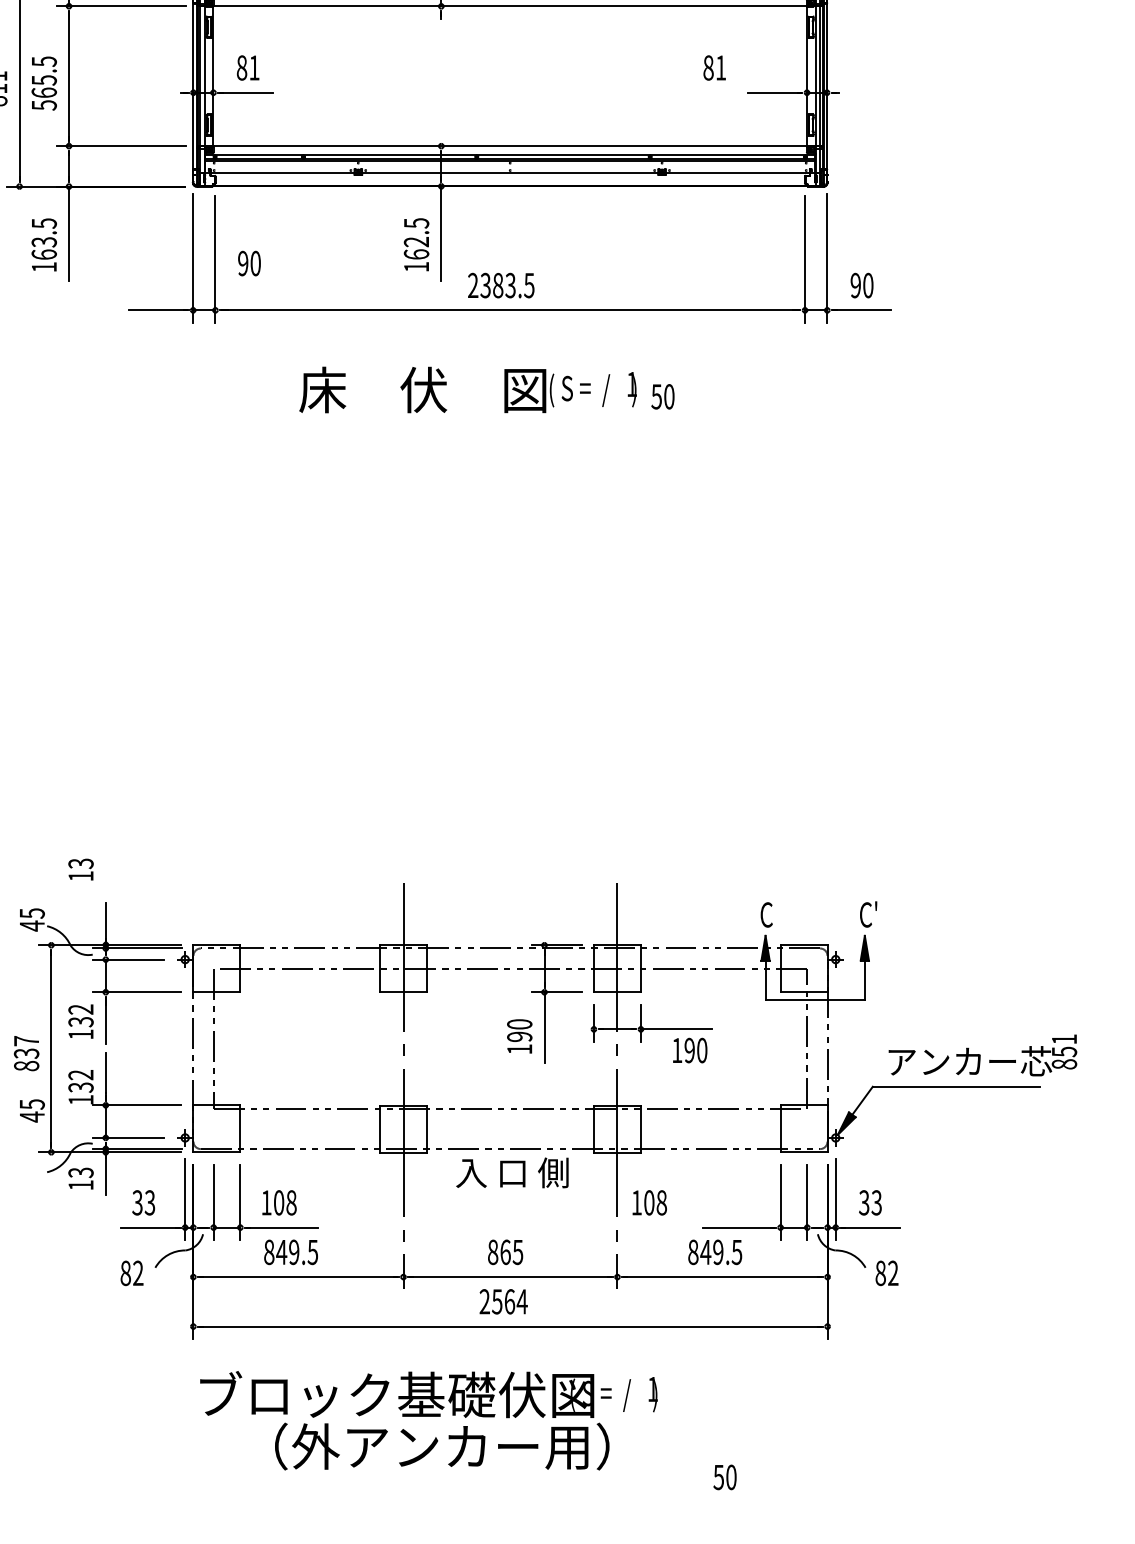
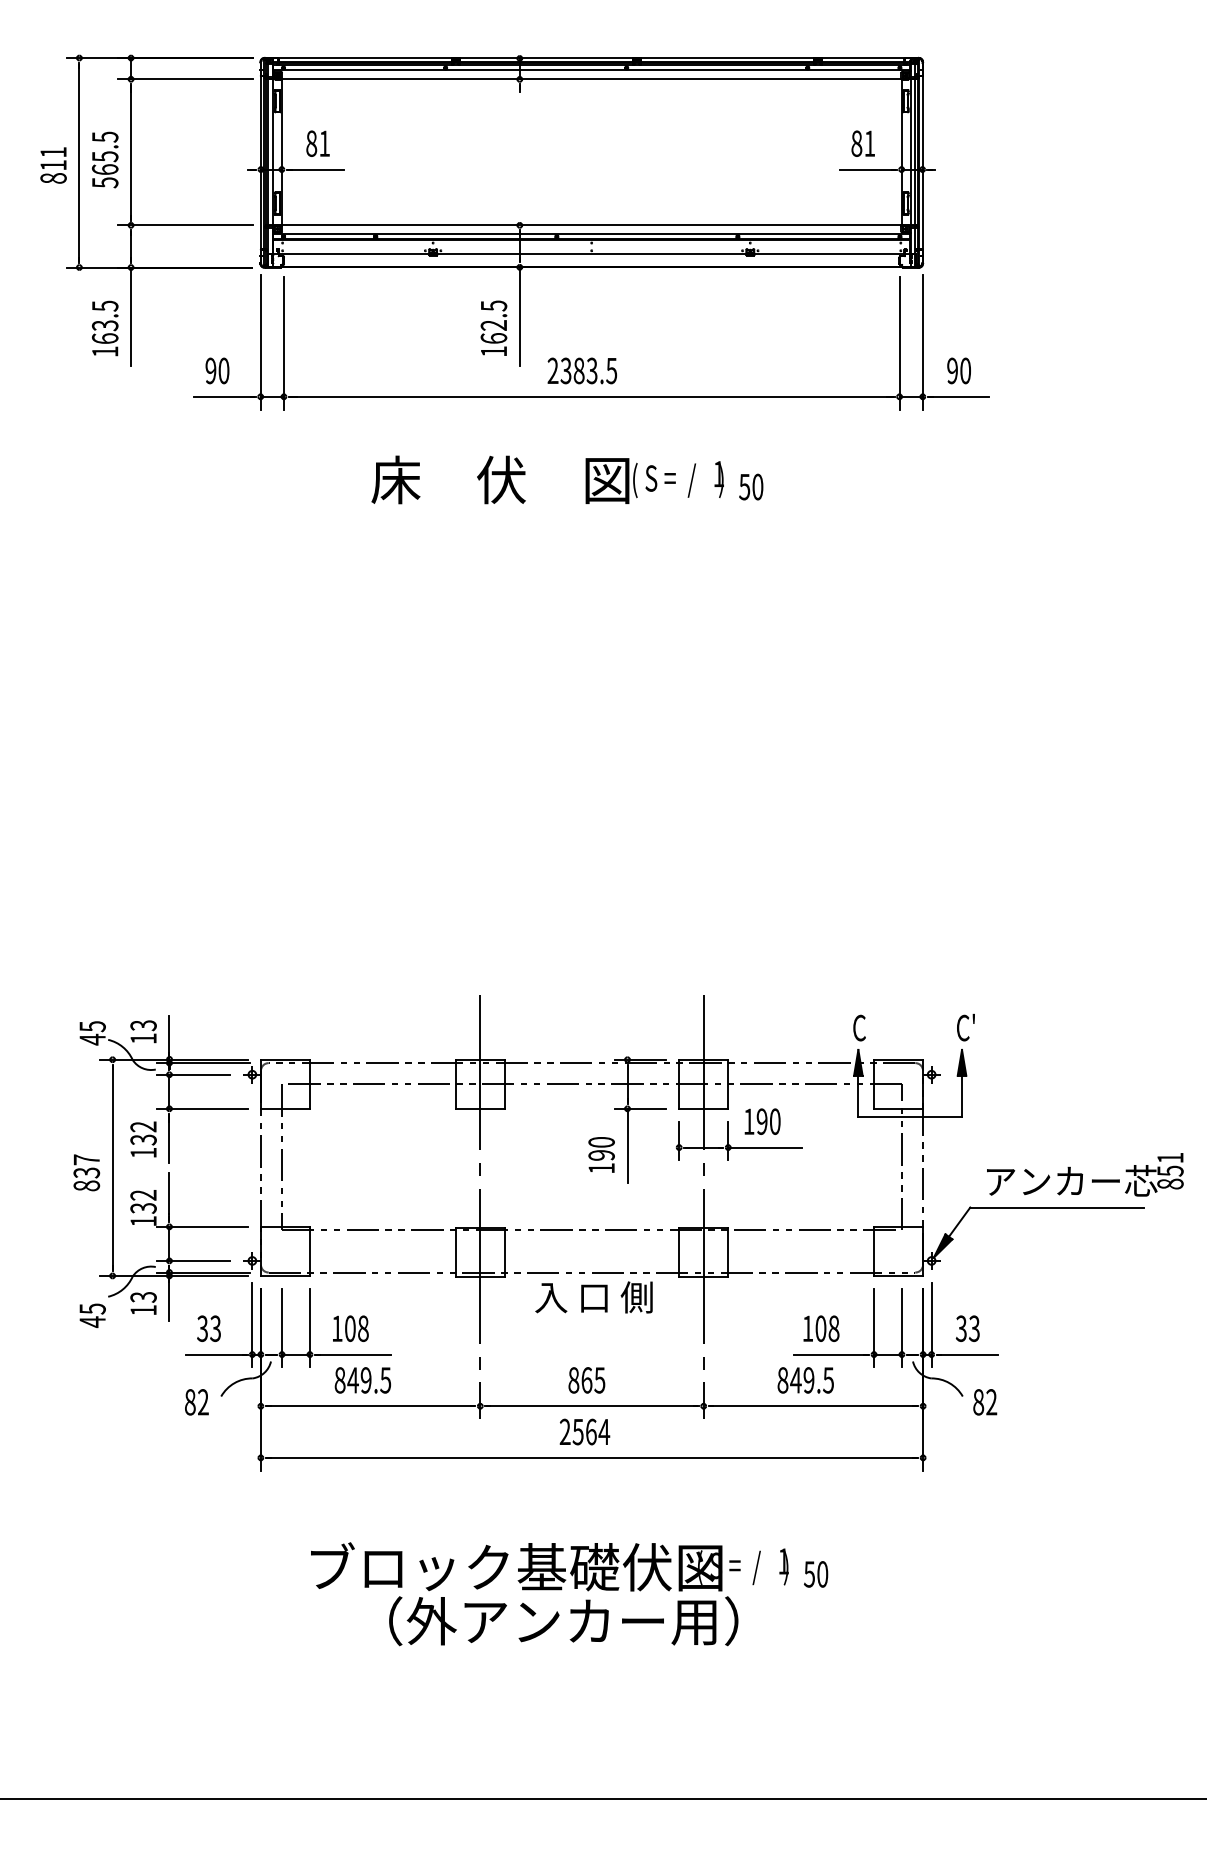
text: (713, 67) -> (862, 143), moved
text: (249, 263) -> (217, 370), moved
text: (80, 869) -> (143, 1031), moved
text: (690, 1050) -> (762, 1121), moved
text: (32, 1110) -> (92, 1315), moved
text: (649, 1202) -> (821, 1328), moved
text: (428, 1421) -> (549, 1594), moved
text: (725, 1477) -> (816, 1574), moved

